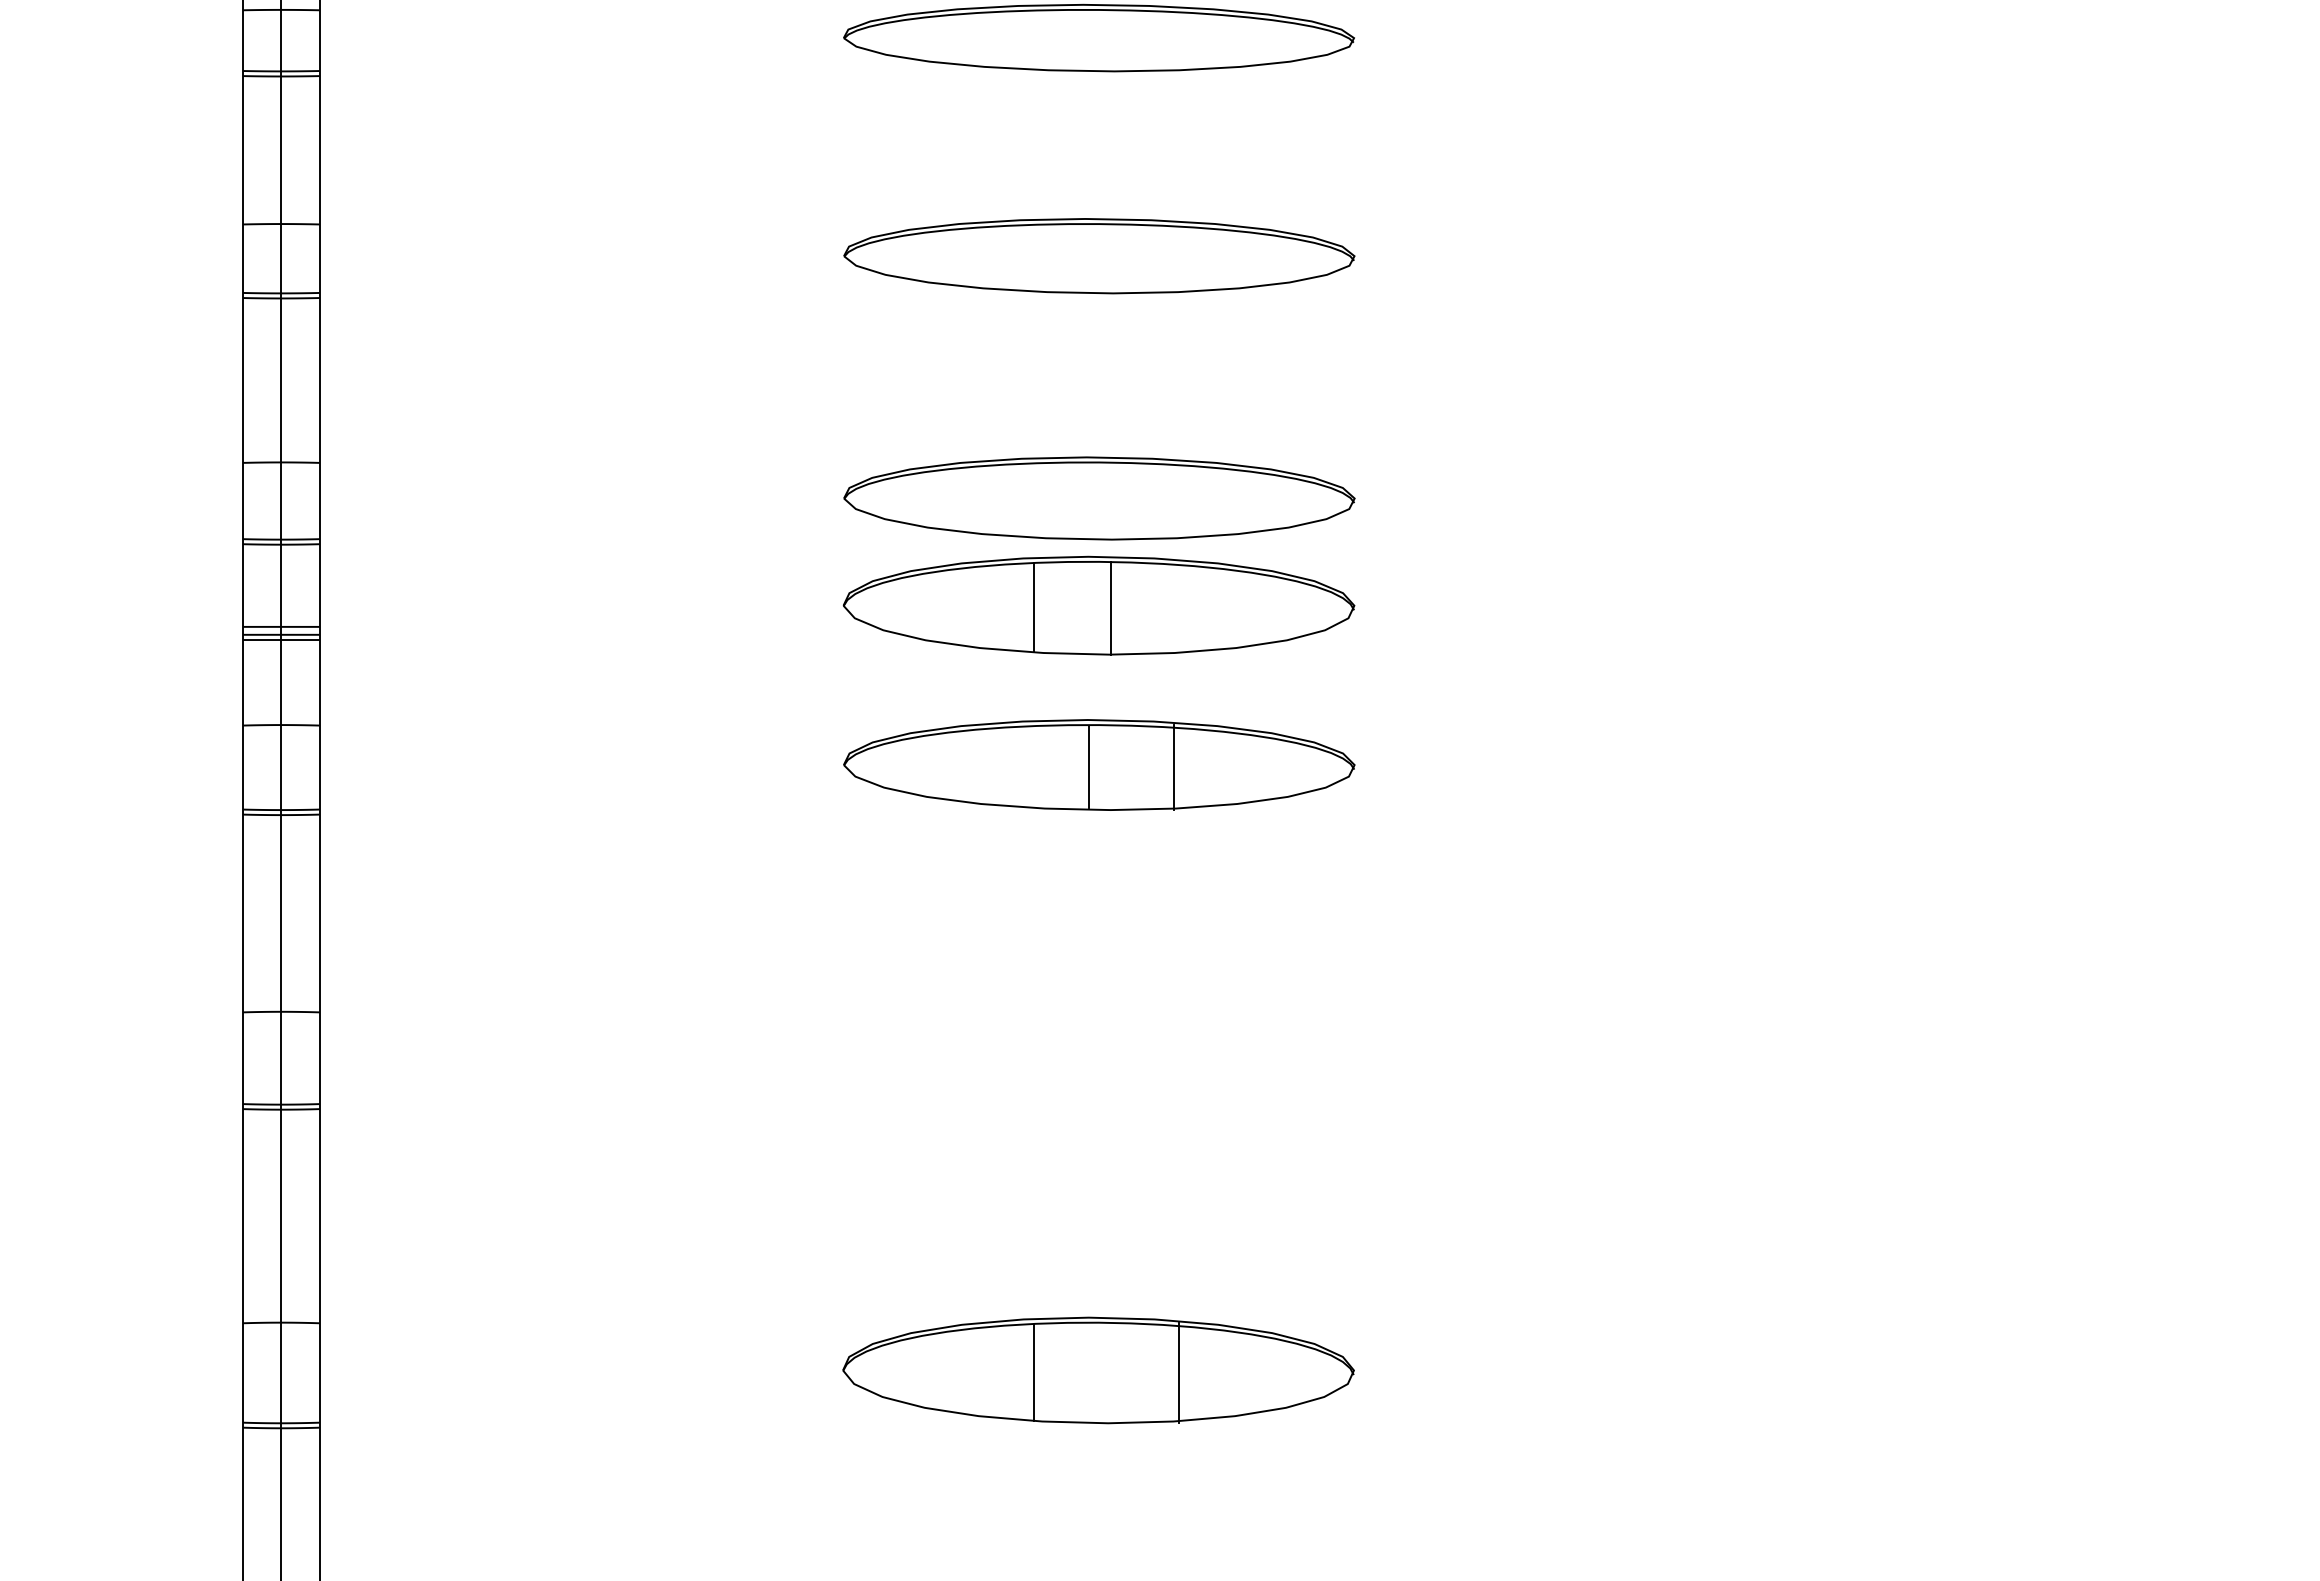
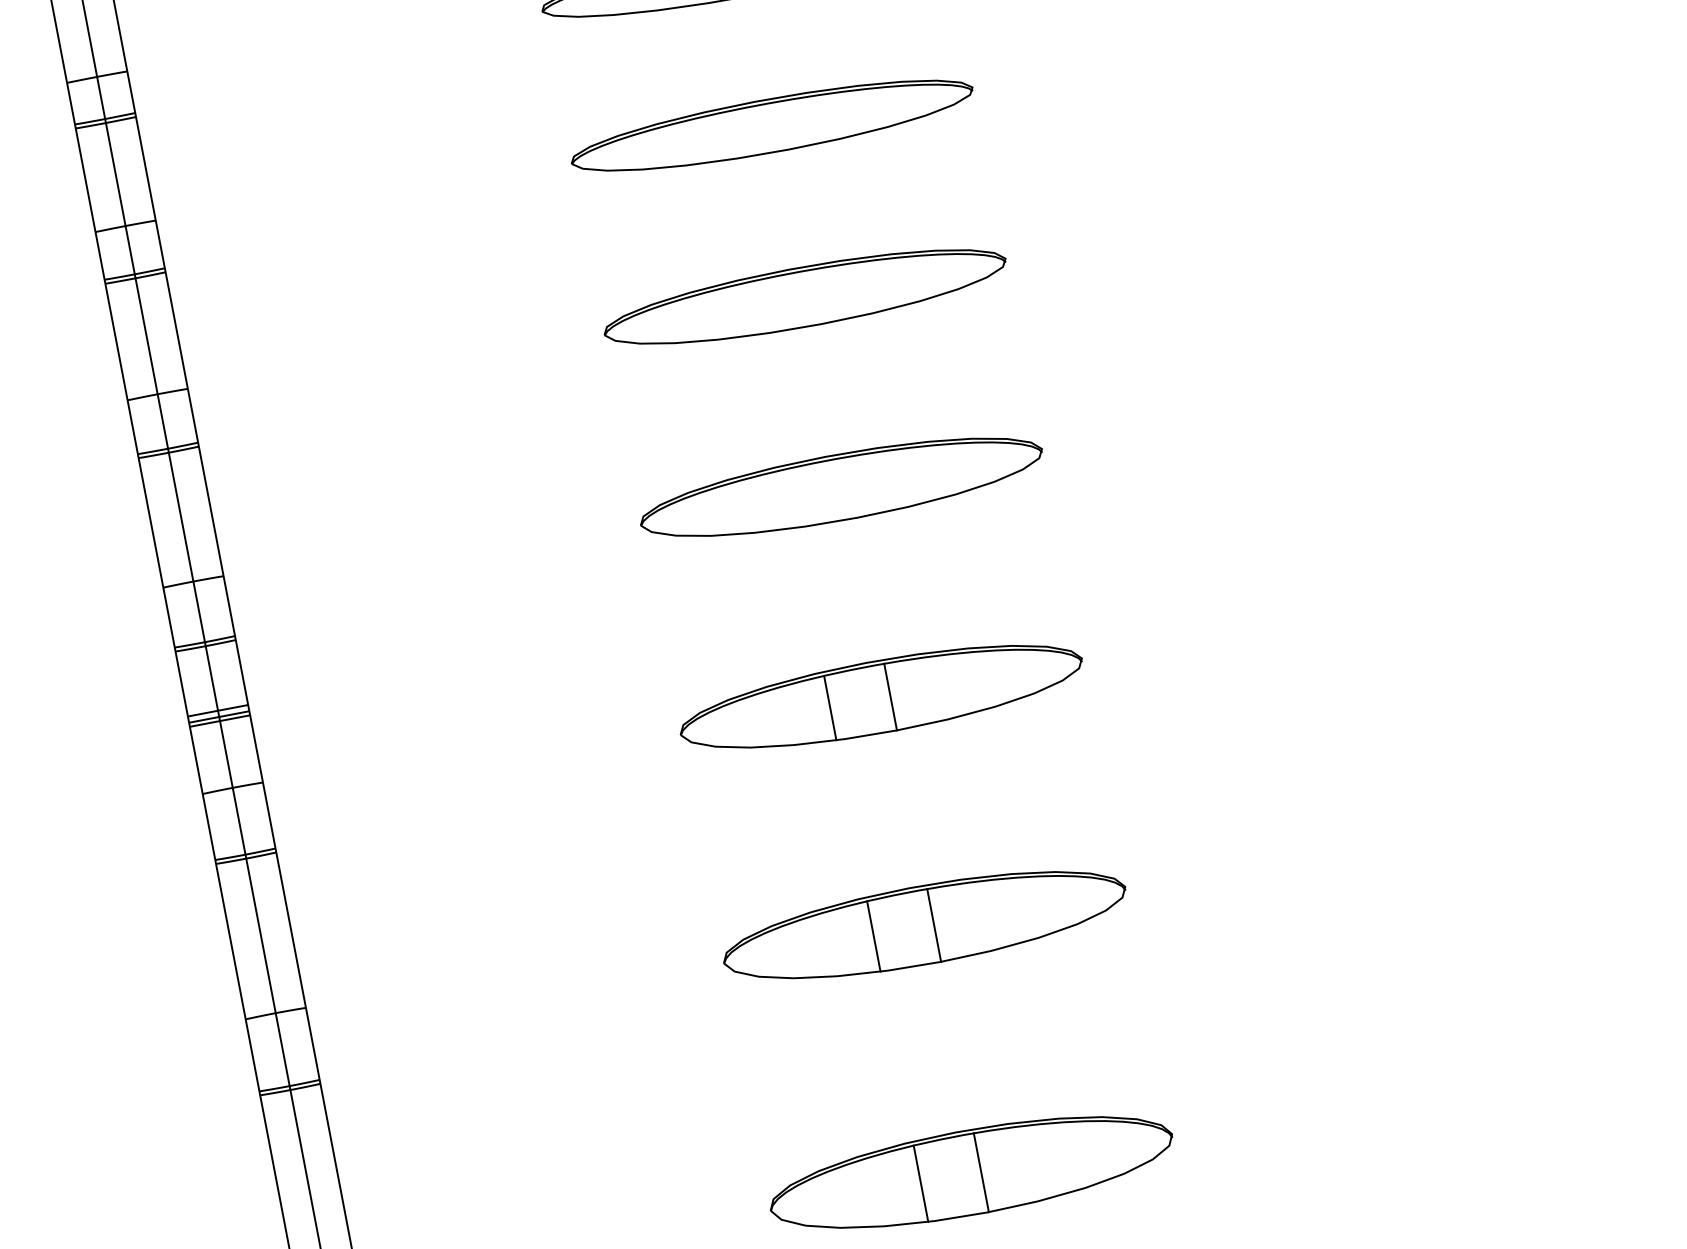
part: (1098, 605) -> (924, 925), moved
line: (1088, 767) -> (829, 708), moved
line: (1173, 767) -> (890, 696), moved
line: (1178, 1372) -> (981, 1172), moved

